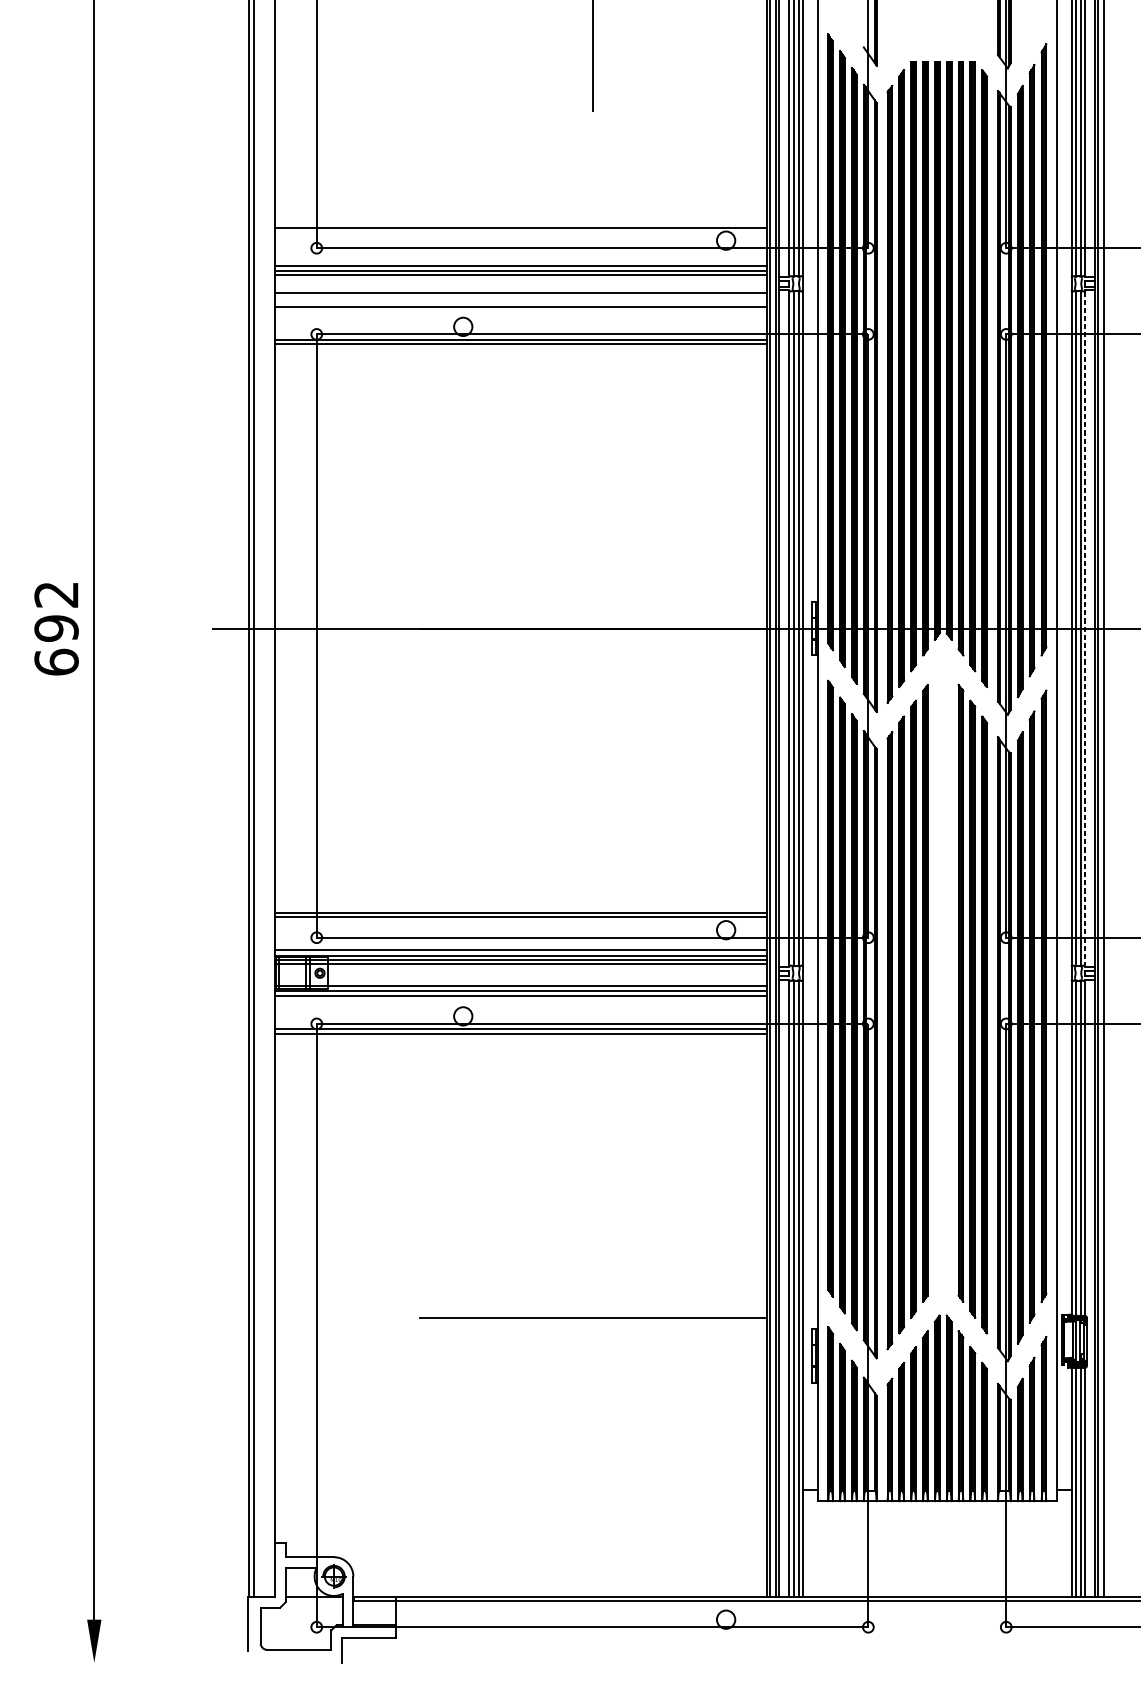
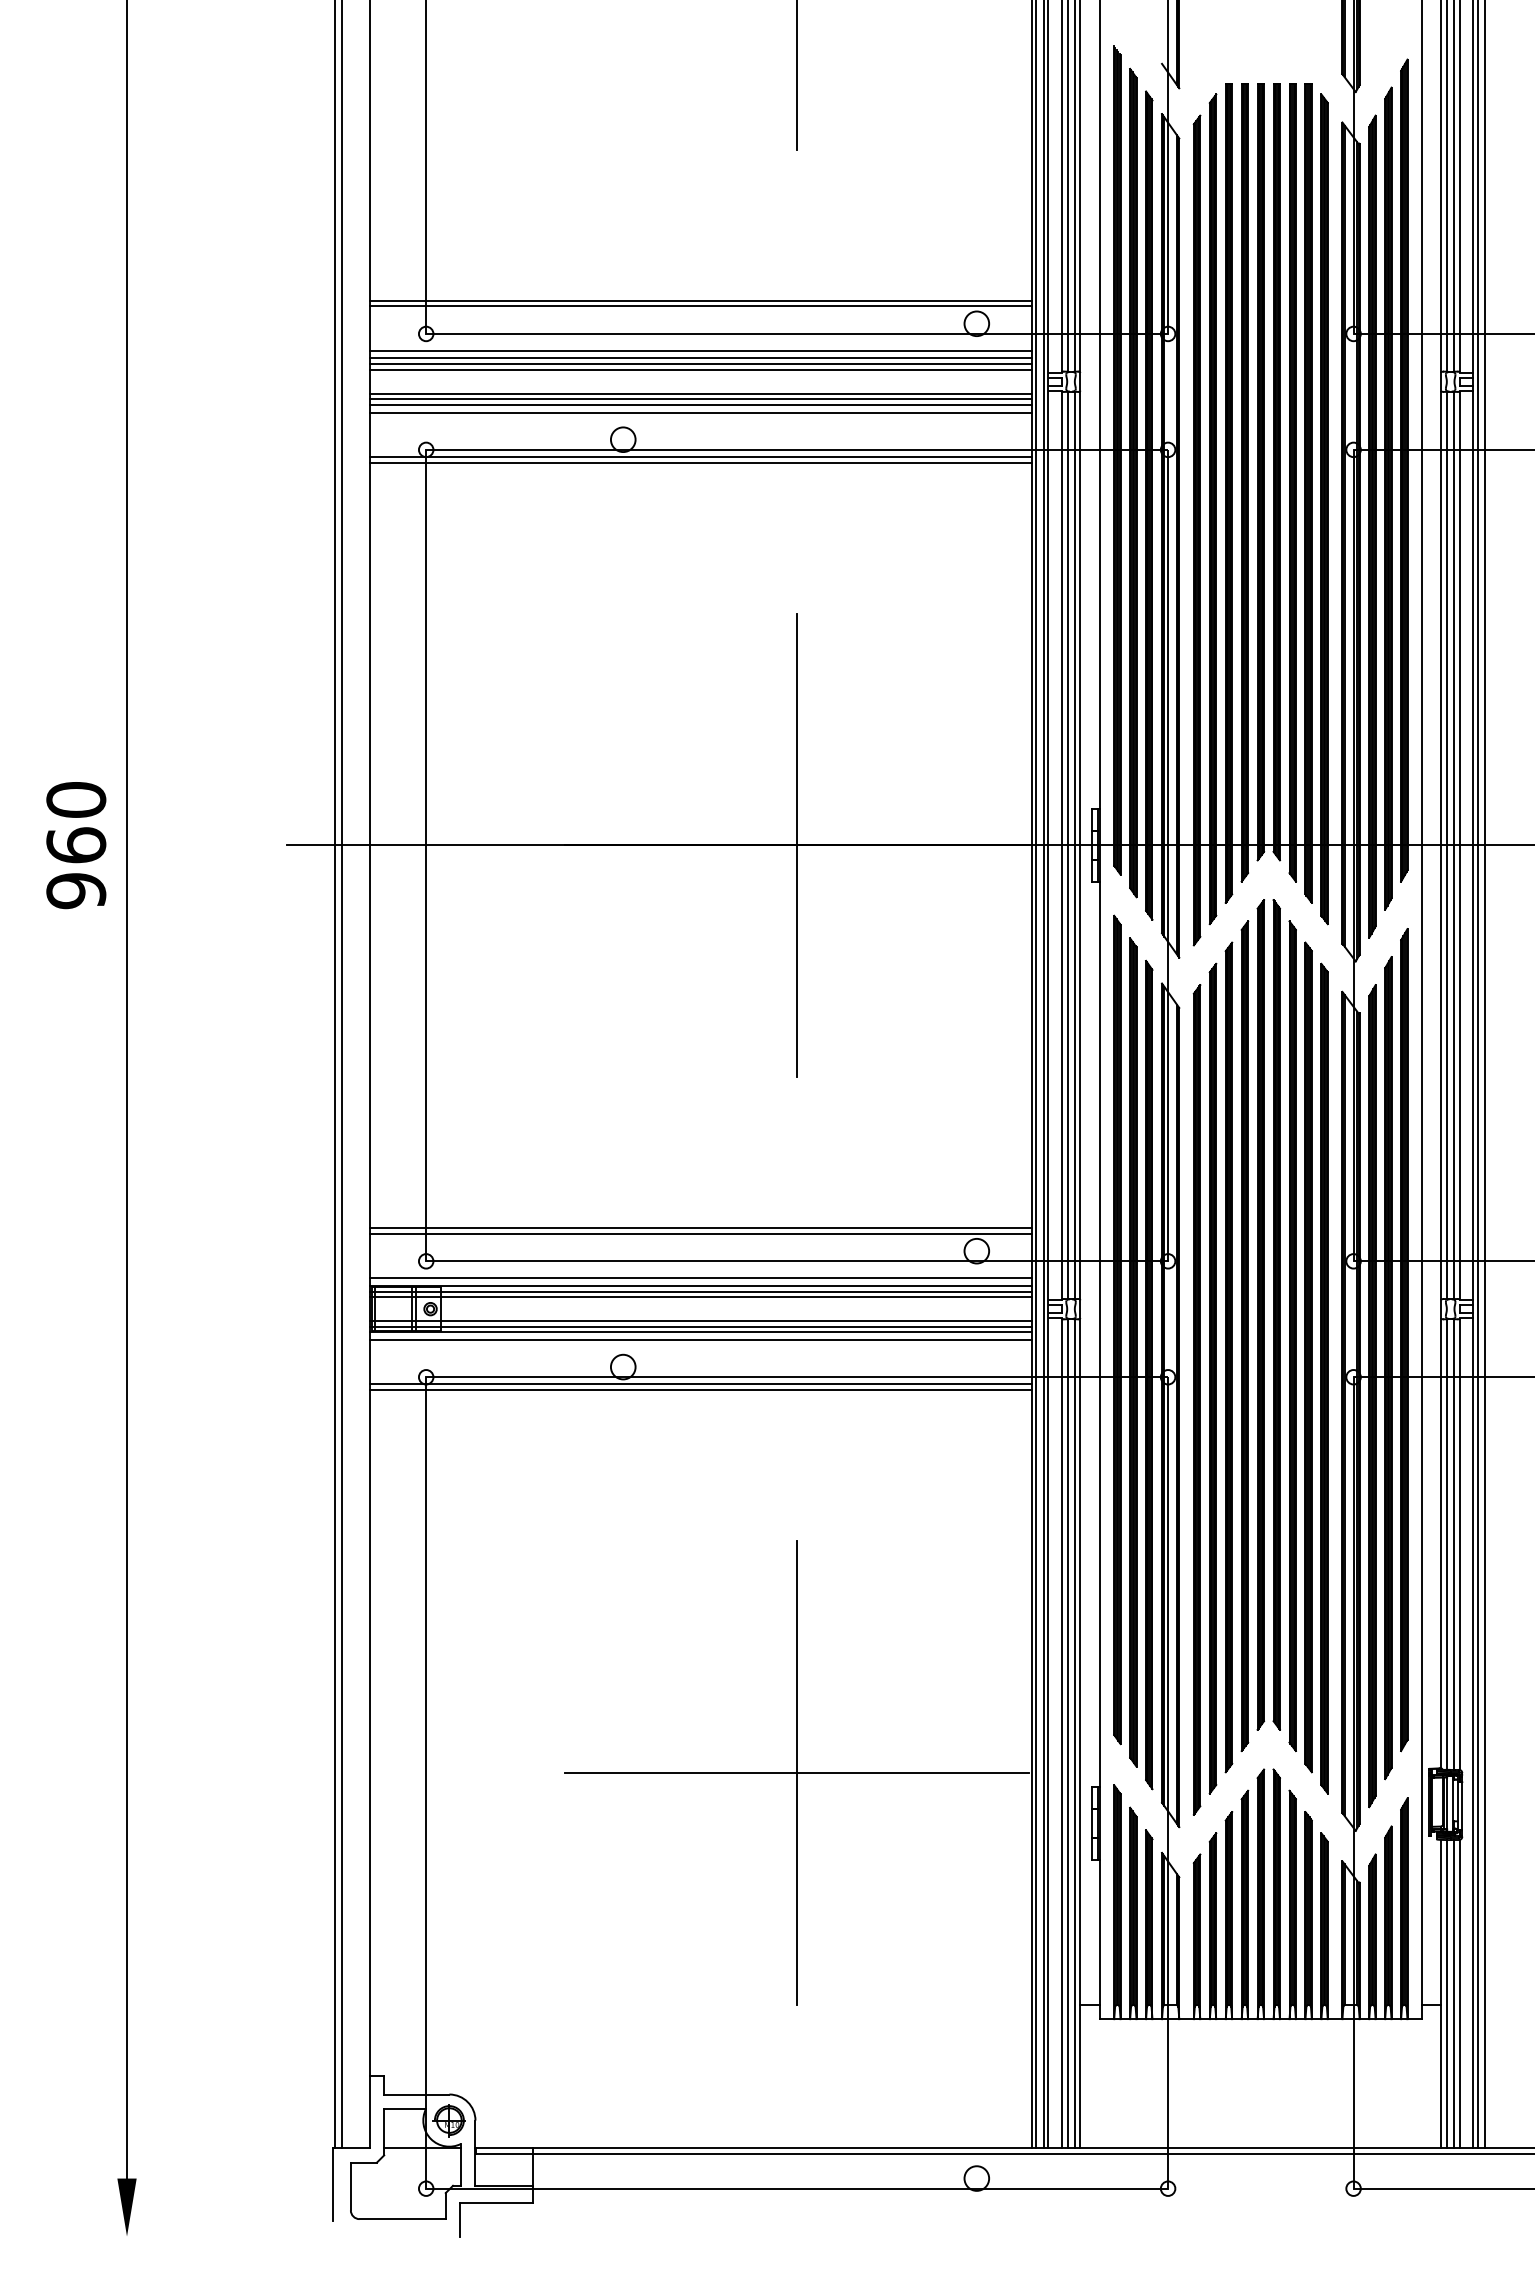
line: (520, 223) -> (700, 300), added
line: (520, 260) -> (700, 350), added
line: (520, 296) -> (700, 399), added
line: (520, 301) -> (700, 405), added
text: (56, 628) -> (76, 845), 692 -> 960
line: (592, 628) -> (797, 845), added
line: (1085, 628) -> (1459, 845), dashed -> solid
part: (942, 977) -> (1268, 1314), added
line: (520, 982) -> (700, 1321), added
line: (592, 1317) -> (797, 1772), added

